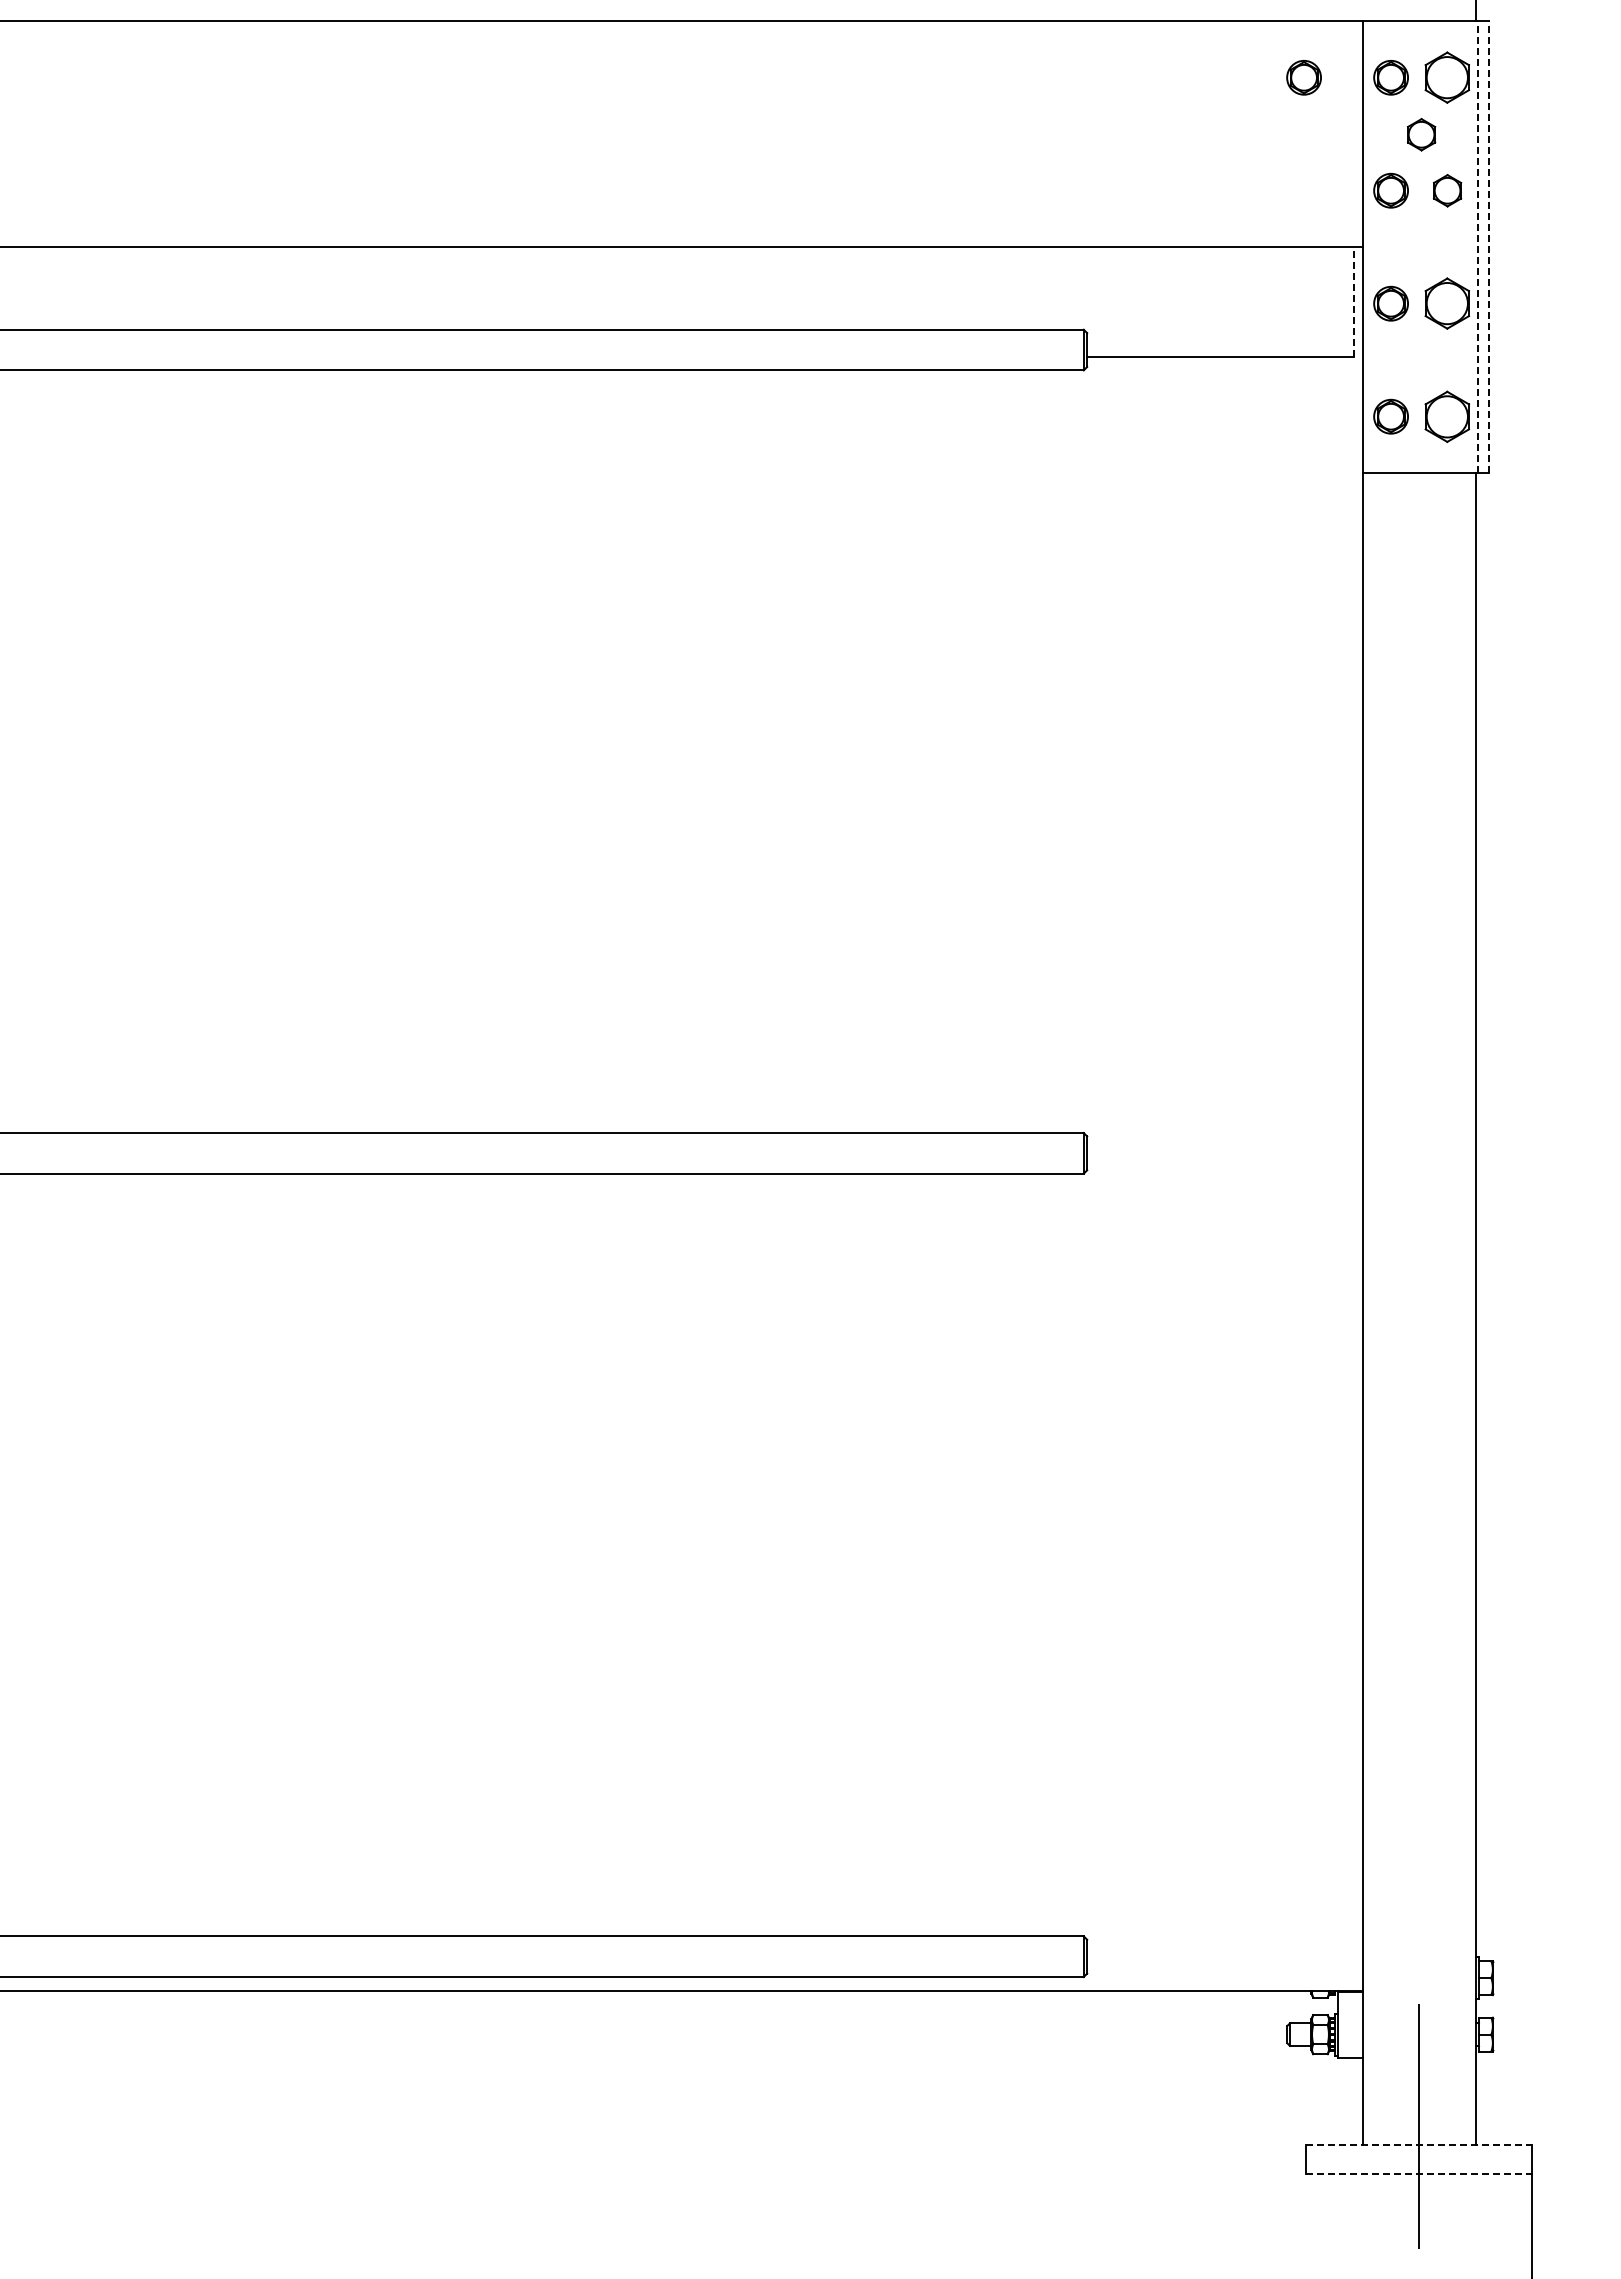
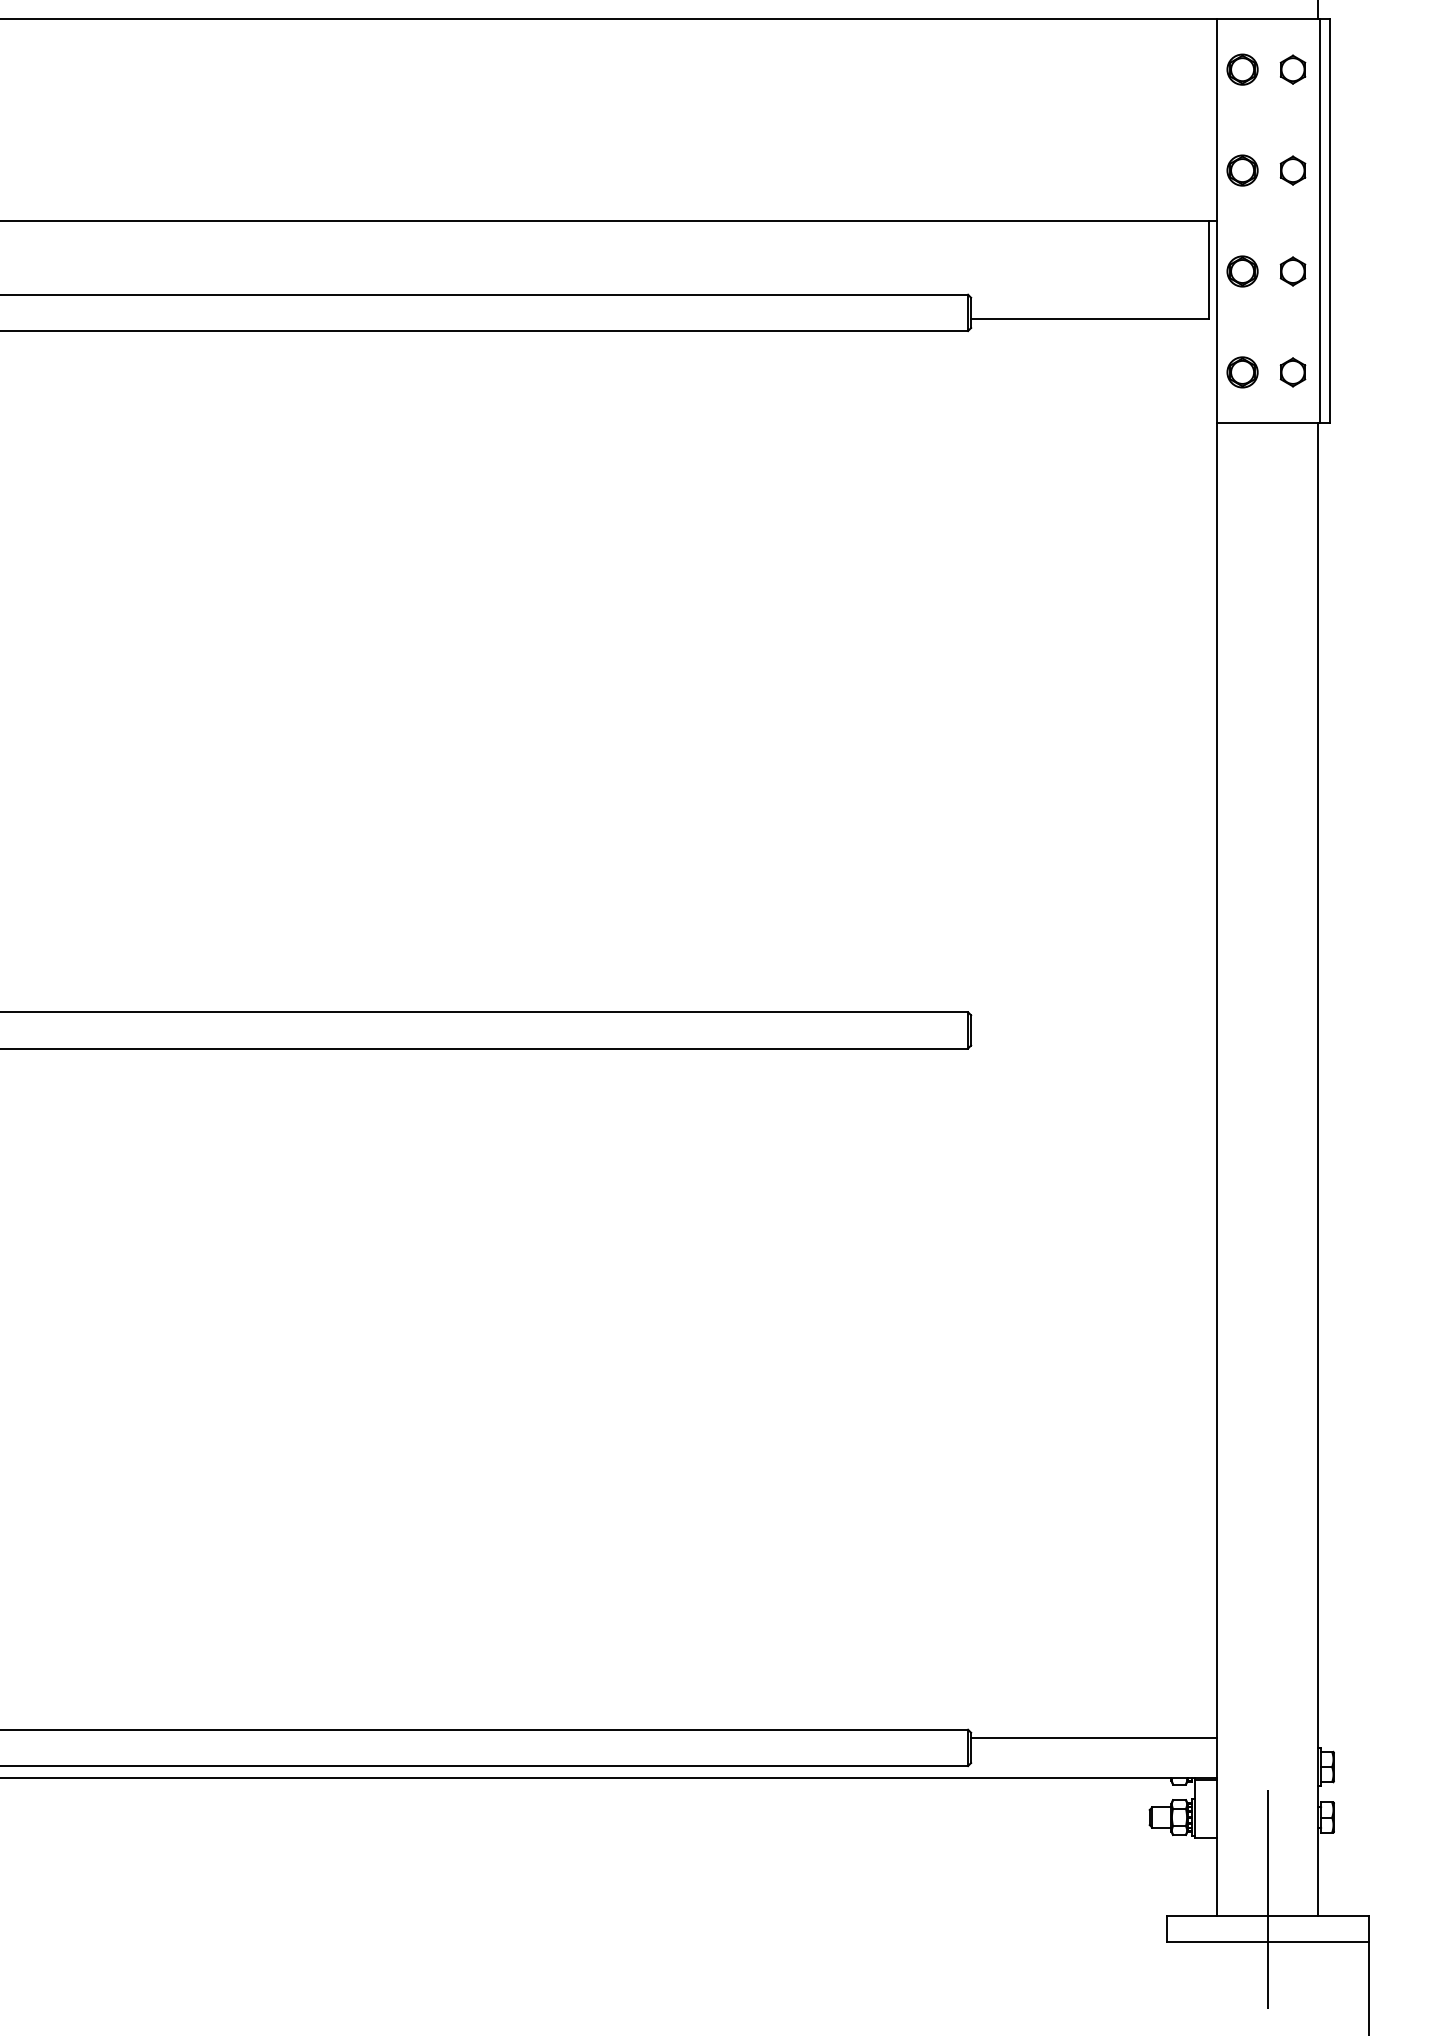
part: (1303, 77) -> (1164, 69), removed
part: (1447, 77) -> (1292, 69), size x0.62
part: (1421, 134) -> (1269, 120), removed
line: (1478, 247) -> (1320, 221), dashed -> solid
line: (1489, 247) -> (1330, 221), dashed -> solid
line: (1353, 302) -> (1209, 270), dashed -> solid
part: (1447, 303) -> (1292, 271), size x0.62
part: (1447, 416) -> (1292, 372), size x0.62
line: (1224, 1945) -> (1093, 1737), added
line: (1419, 2145) -> (1267, 1916), dashed -> solid
line: (1419, 2173) -> (1267, 1941), dashed -> solid

